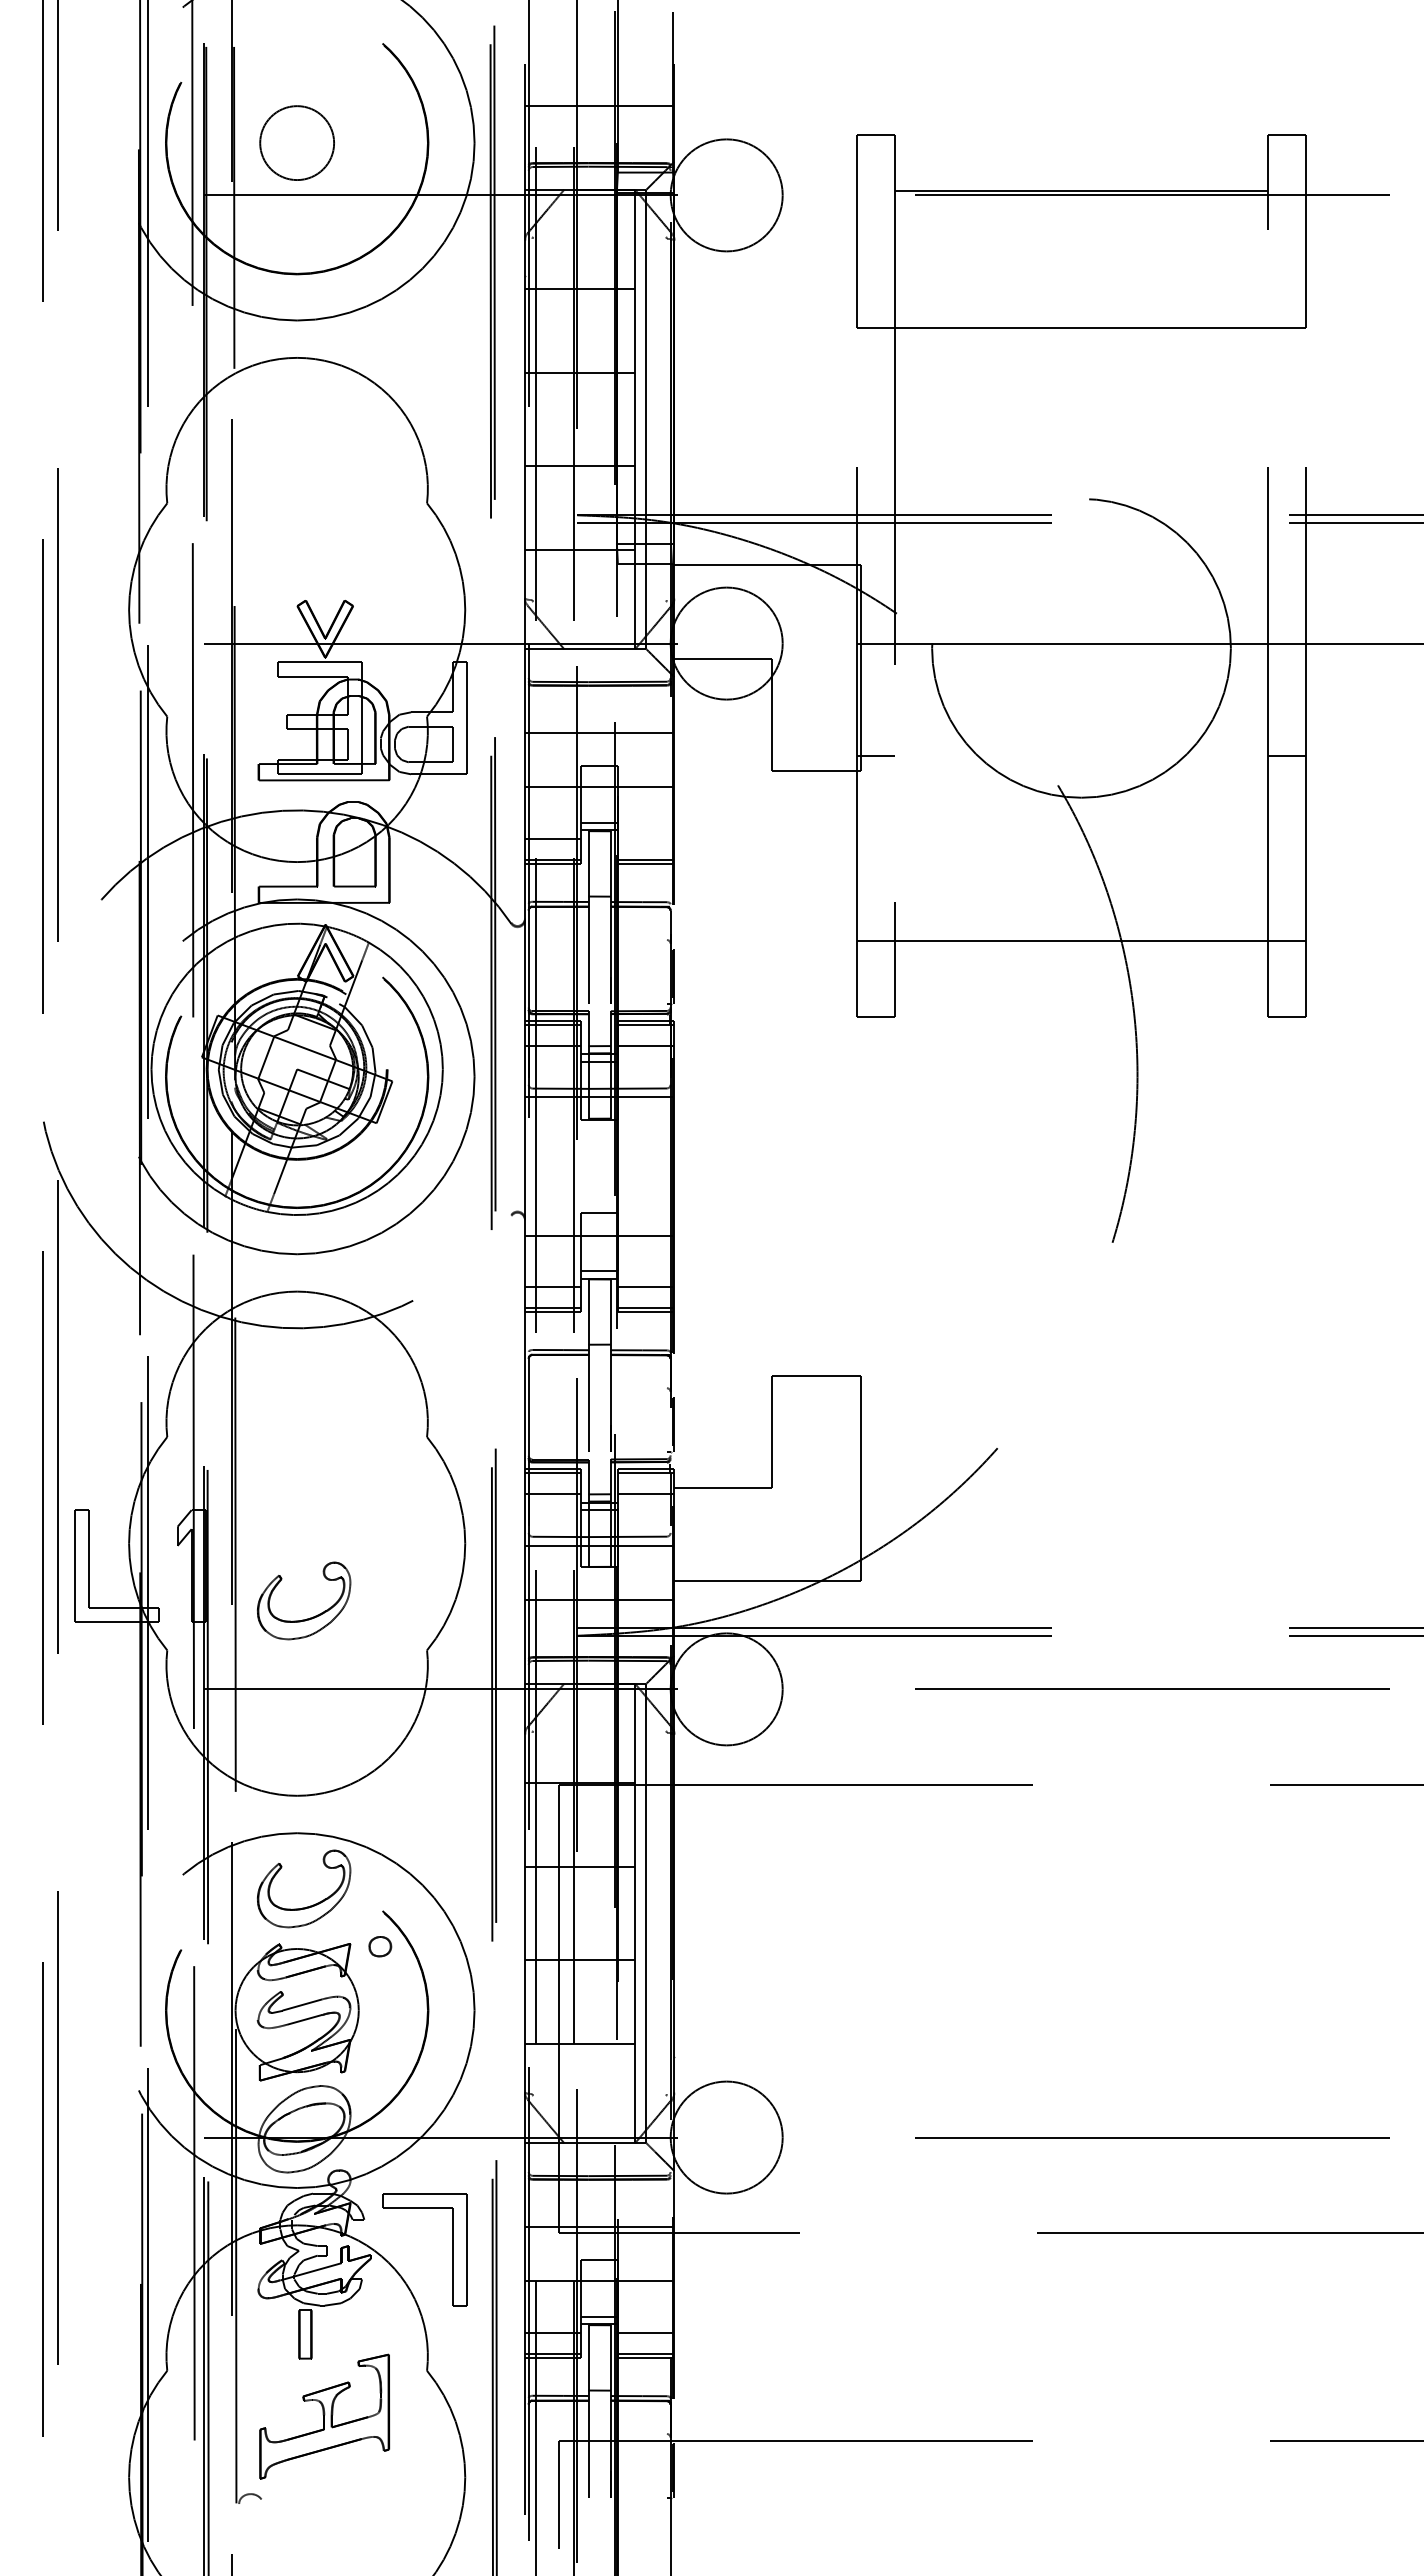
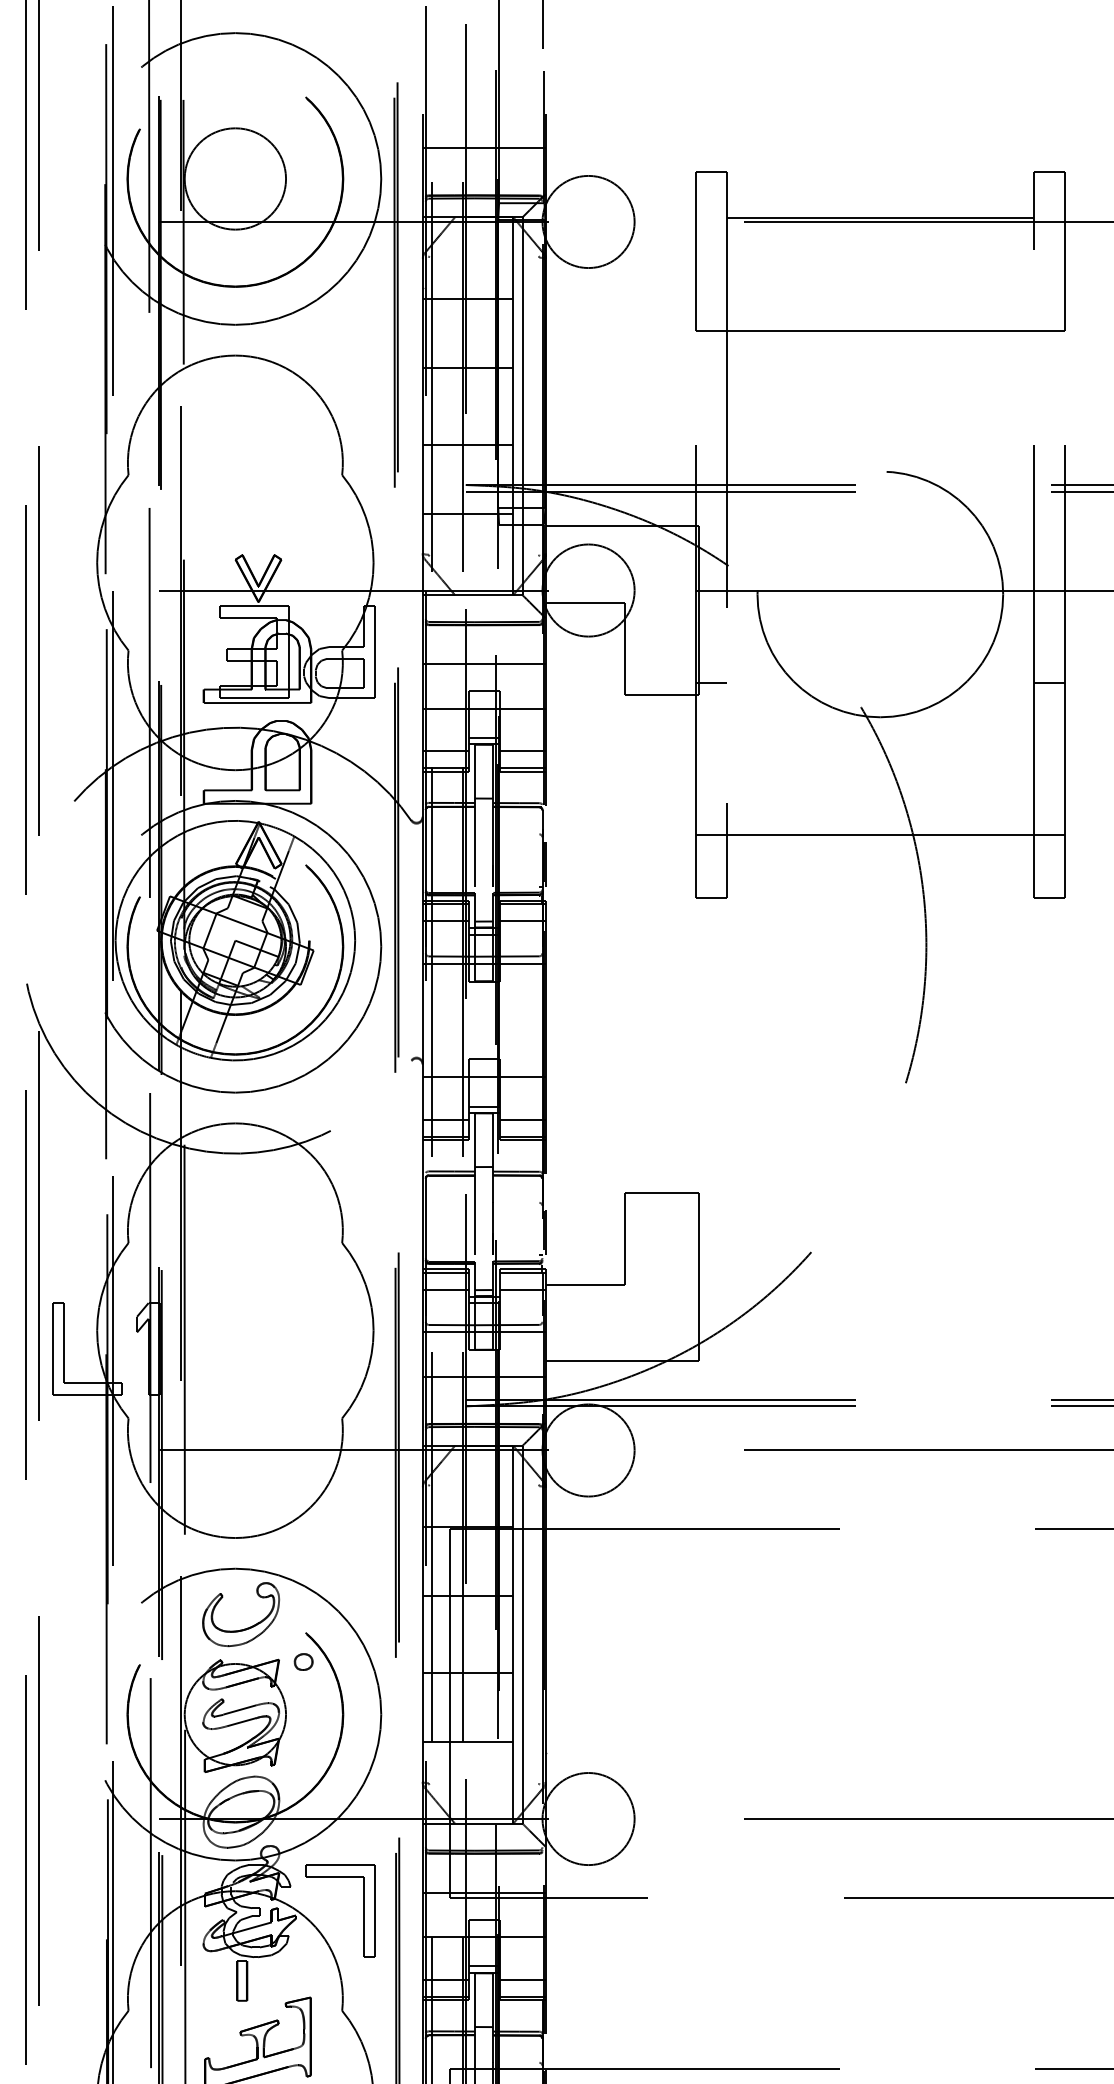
circle: (296, 142) -> (234, 178), size x1.67
line: (646, 839) -> (522, 751), added
part: (306, 1618) -> (243, 1392), removed

